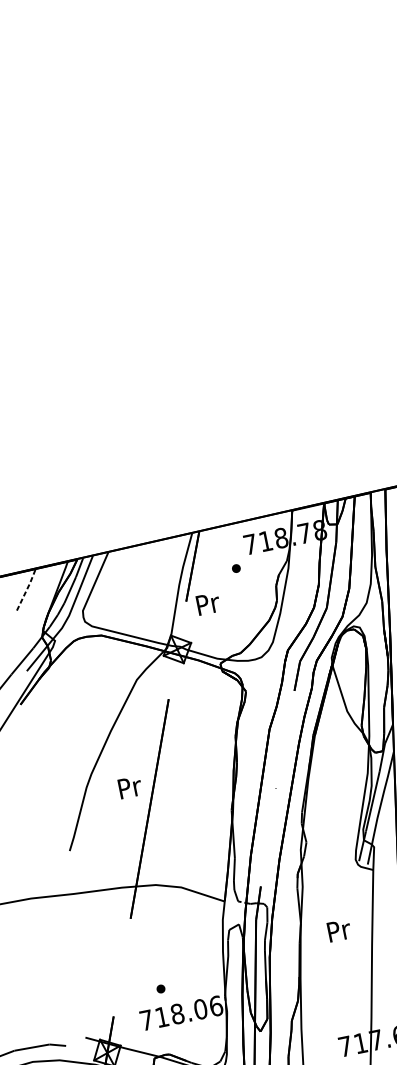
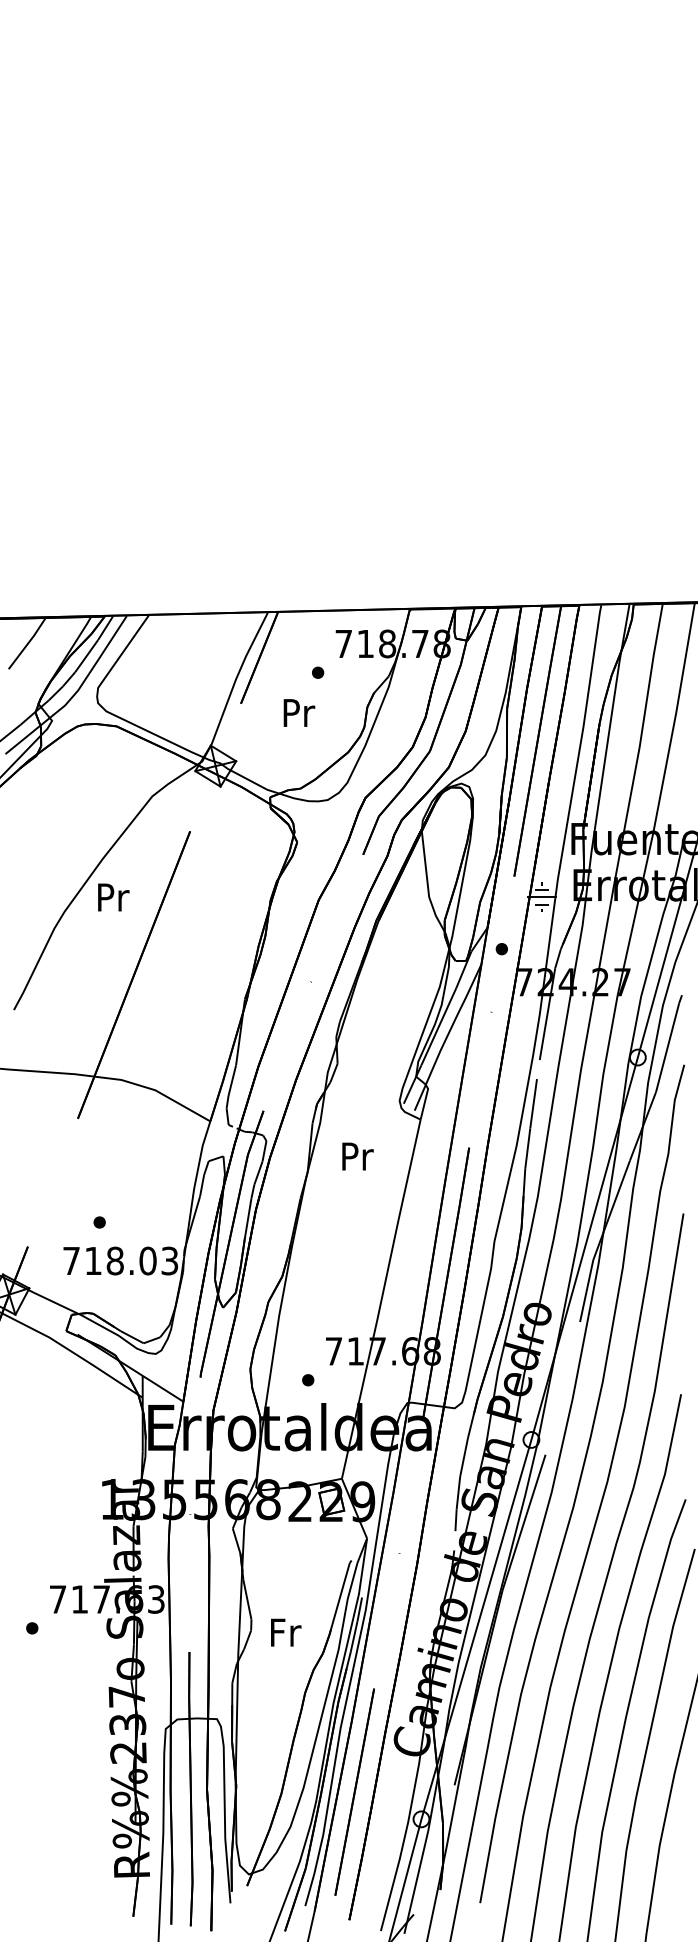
line: (27, 589) -> (28, 643), dashed -> solid
text: (208, 603) -> (299, 712), moved
text: (130, 787) -> (113, 897), moved
text: (339, 930) -> (357, 1156), moved
text: (215, 1005) -> (169, 1260), 718.06 -> 718.03

